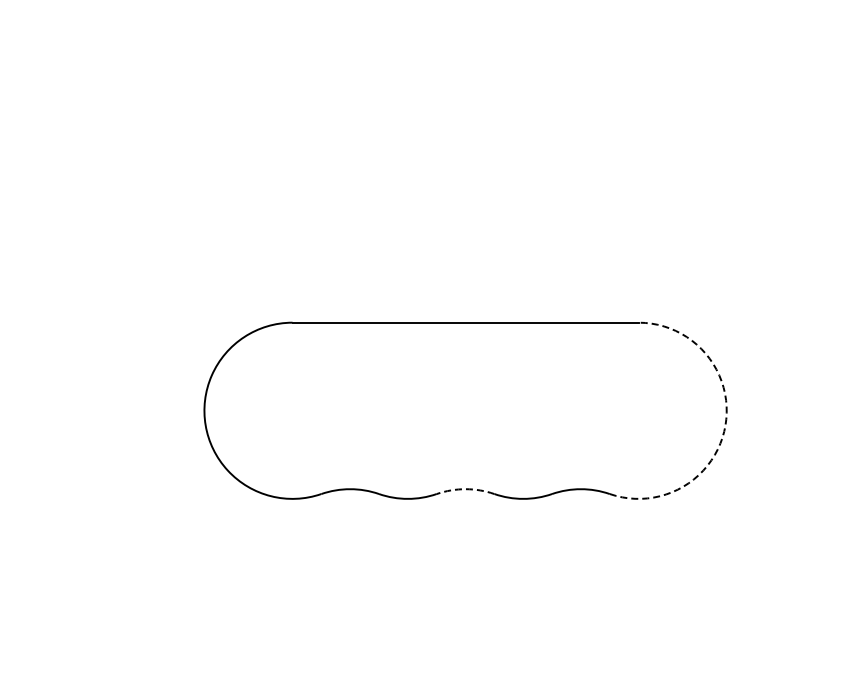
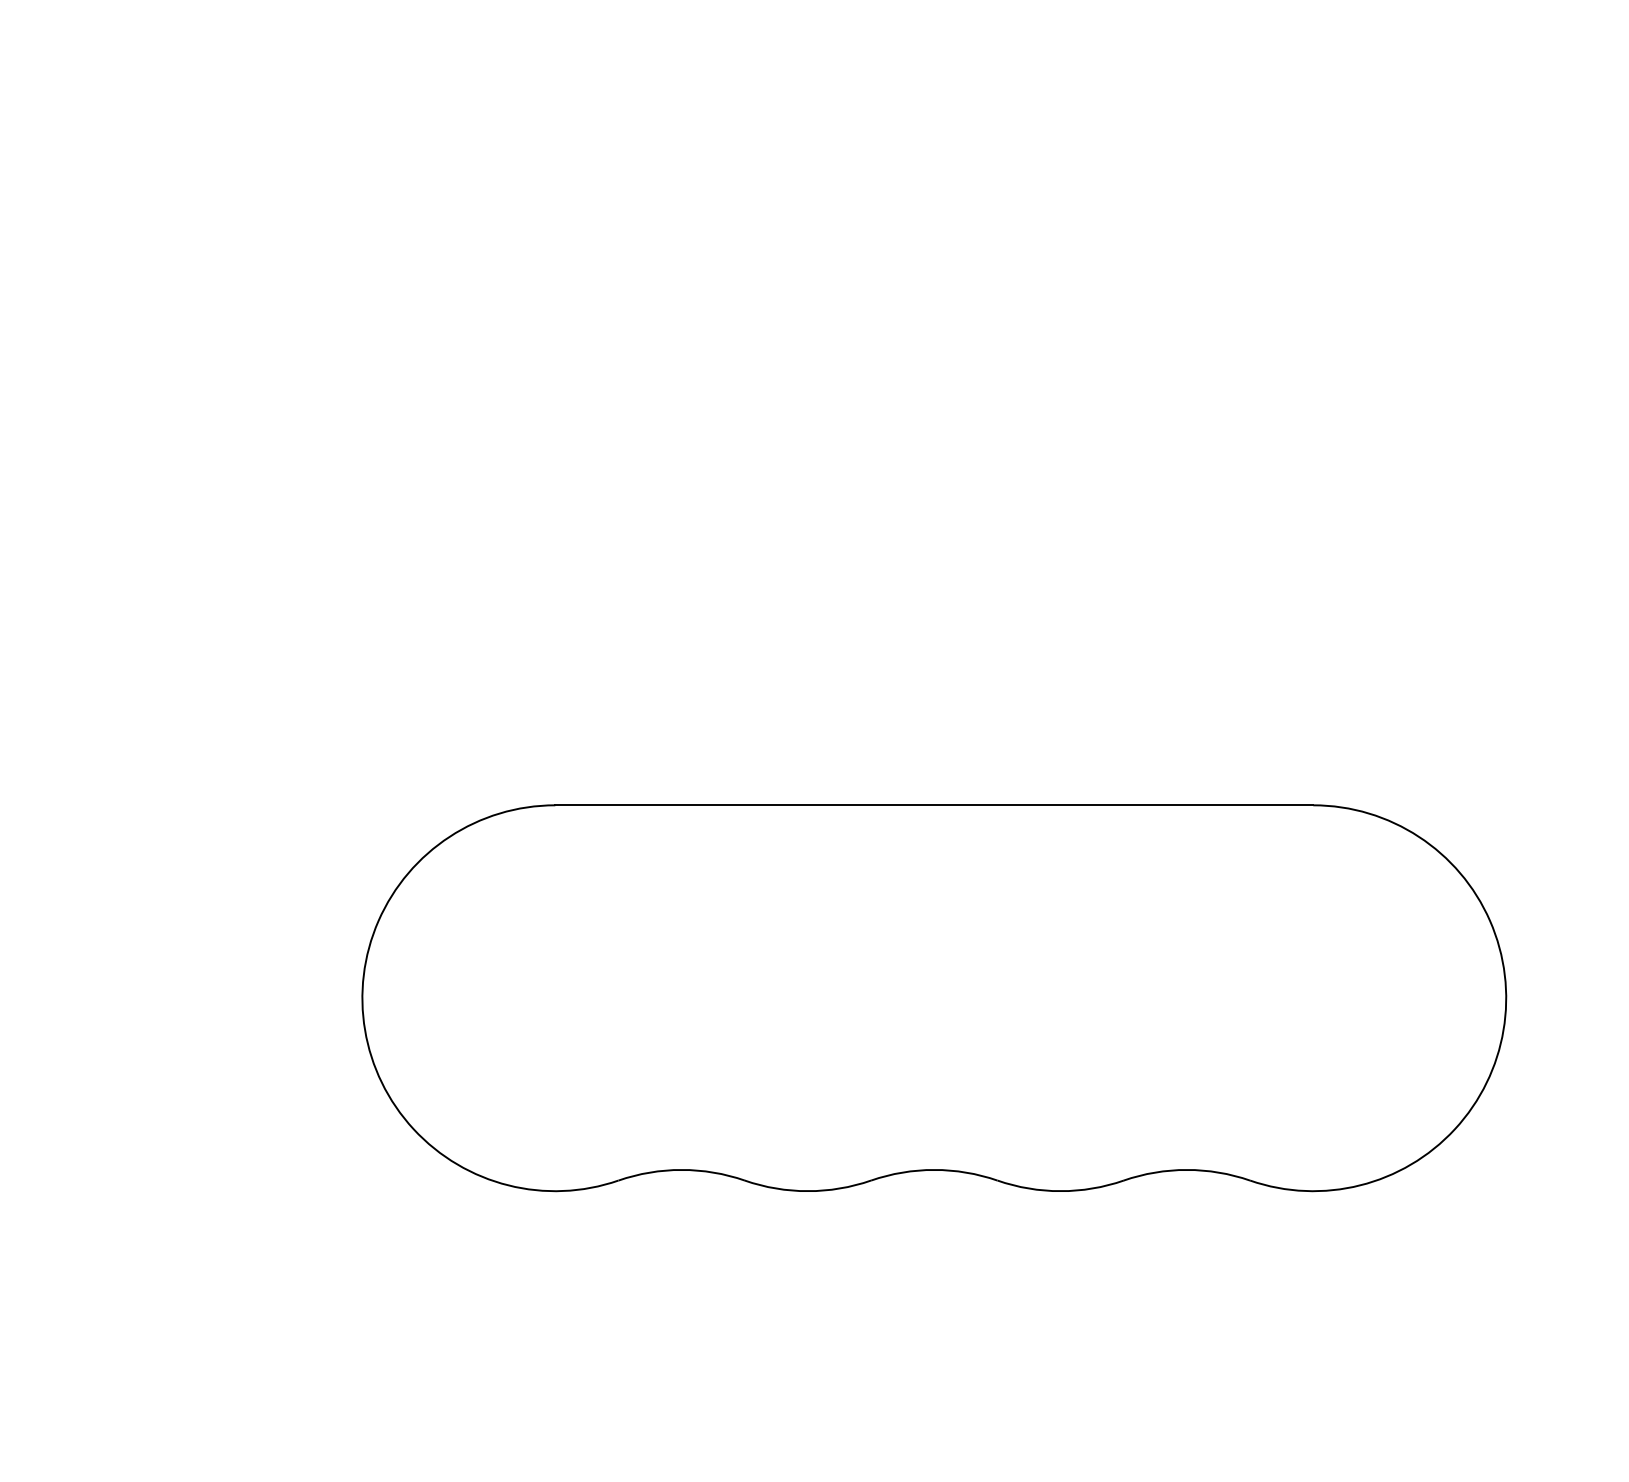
arc: (725, 425) -> (1503, 1030), dashed -> solid
arc: (465, 489) -> (934, 1170), dashed -> solid

